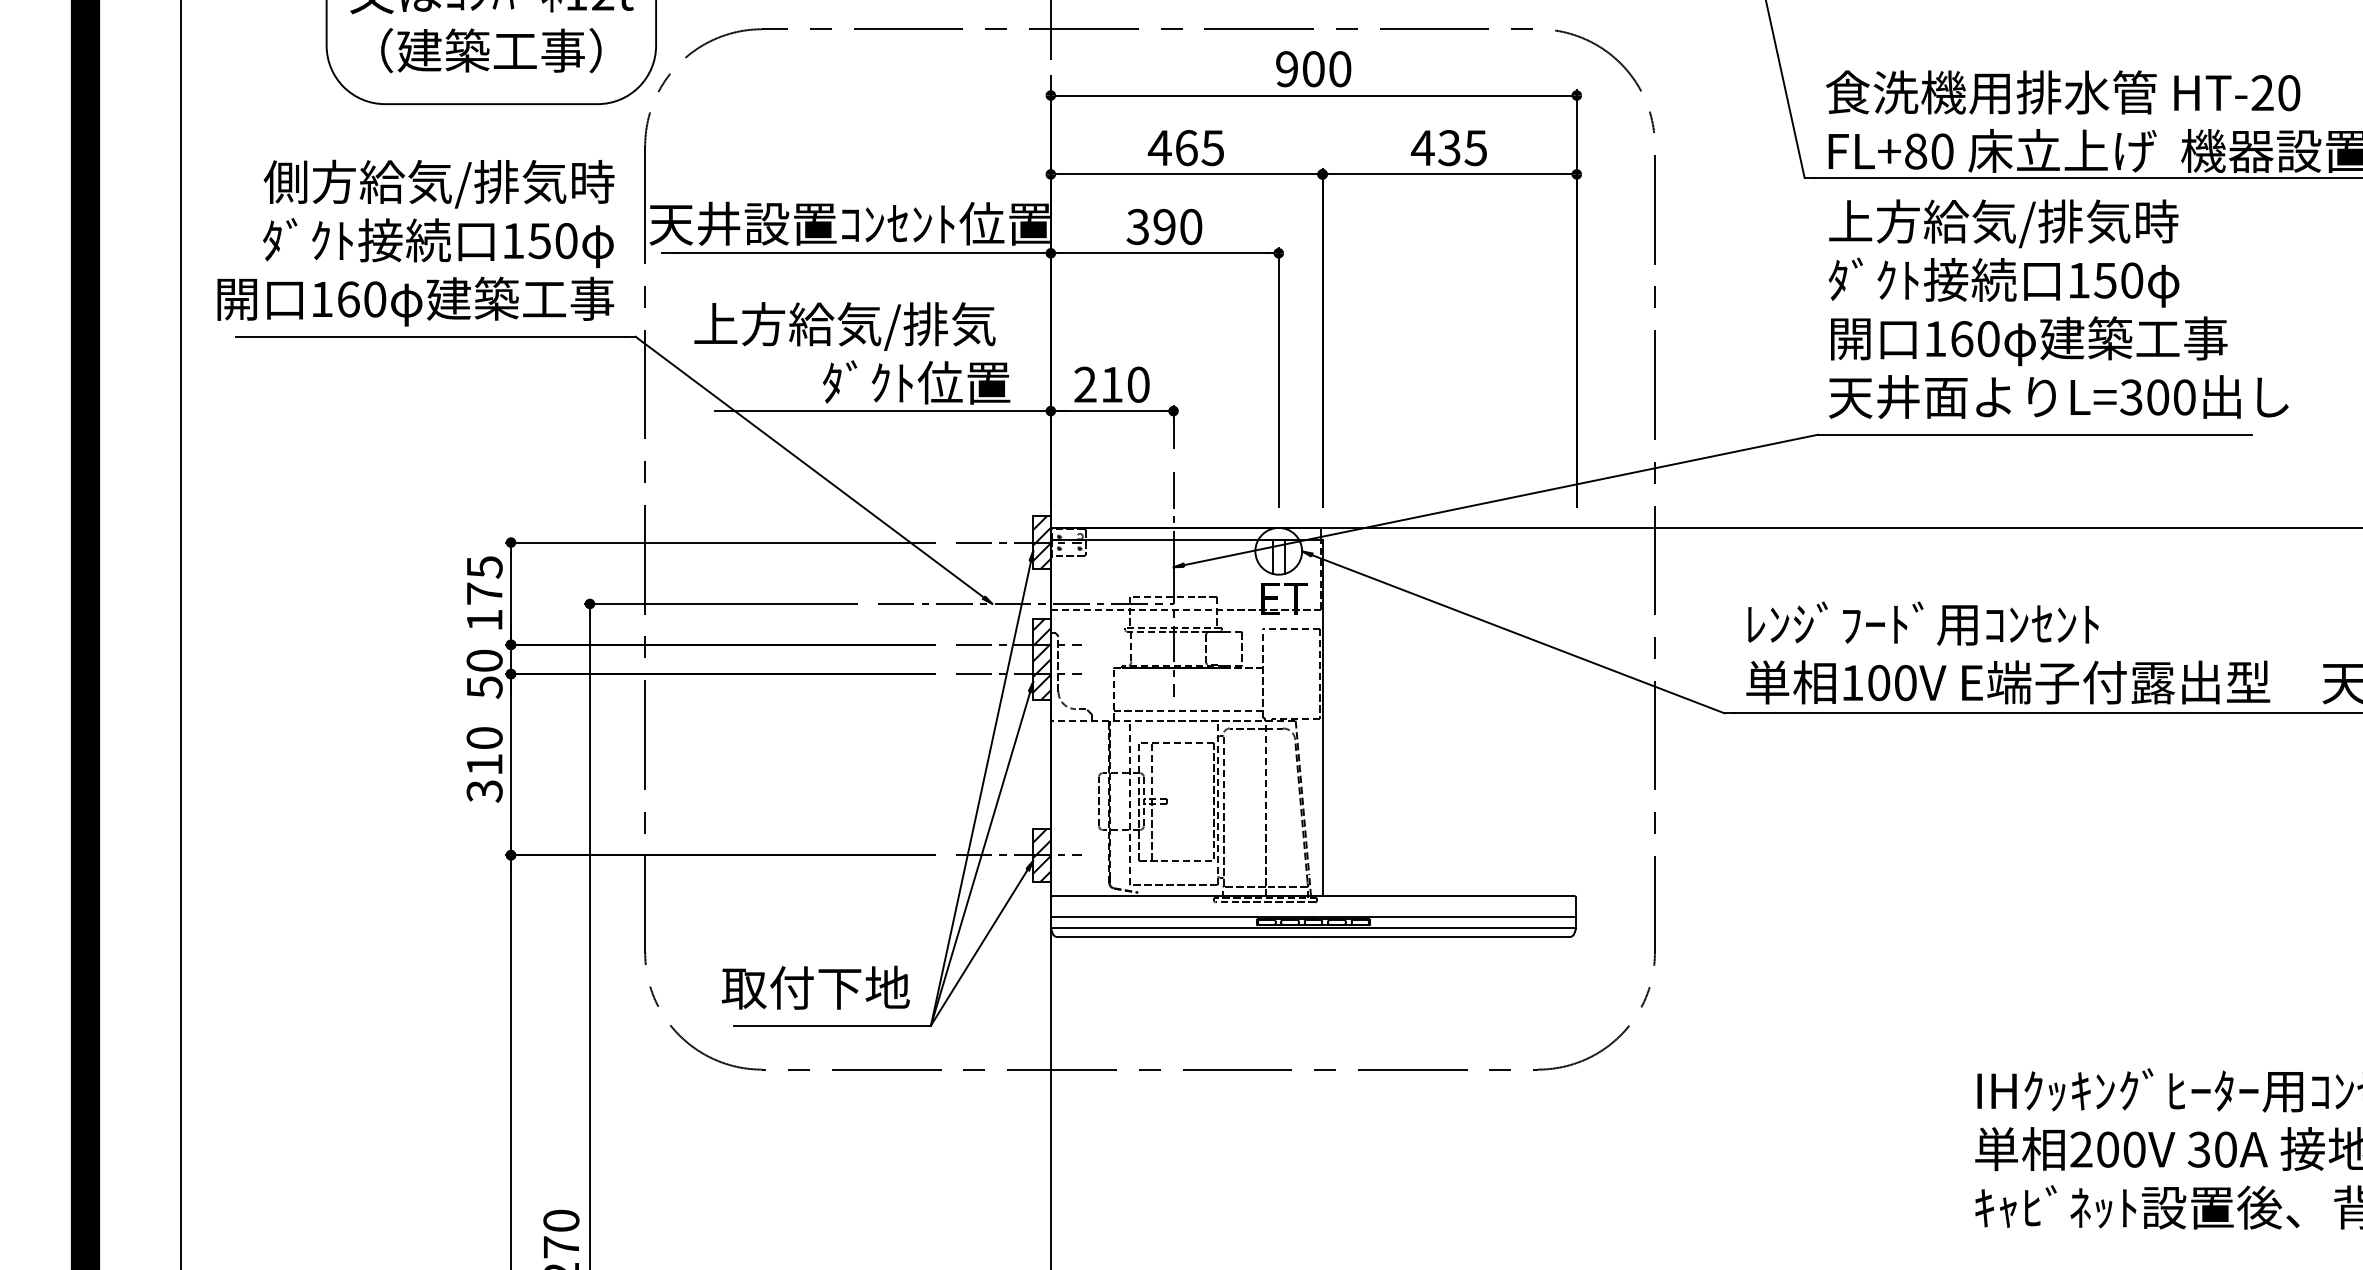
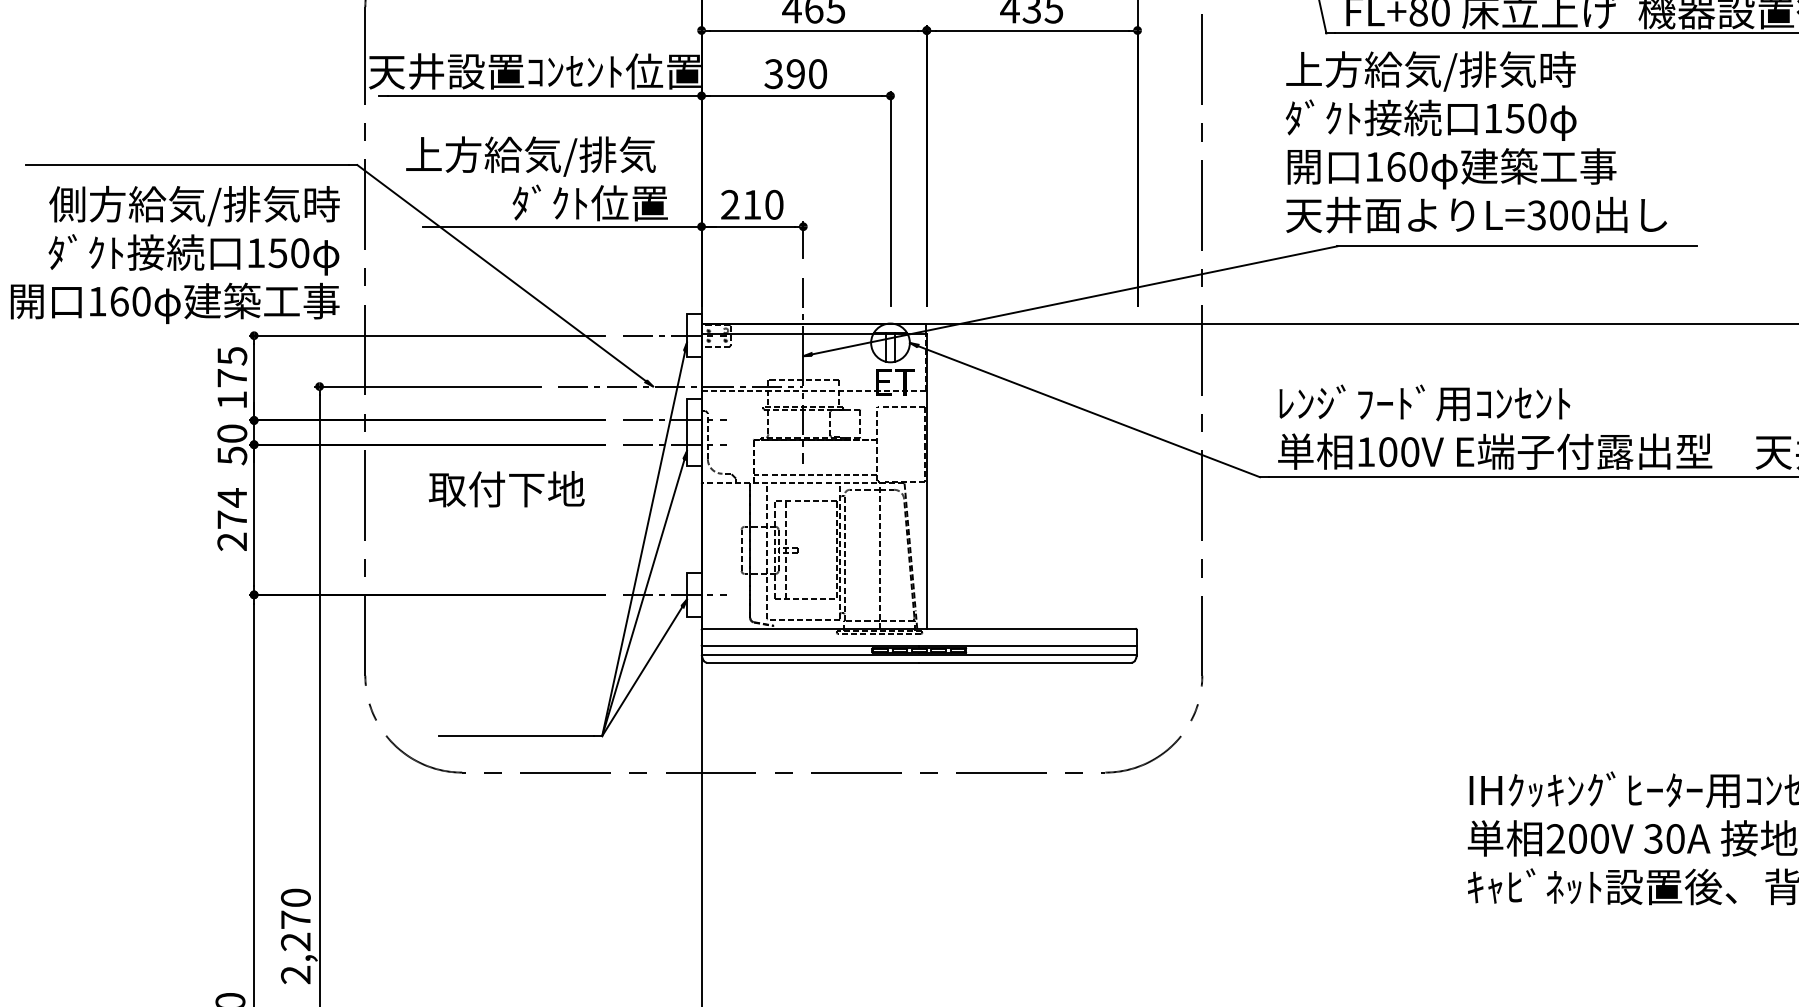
text: (415, 242) -> (174, 254), moved
text: (2058, 308) -> (1476, 141), moved
hatch: (1041, 542) -> (693, 335), removed
hatch: (1041, 659) -> (693, 432), removed
text: (484, 764) -> (232, 519), 310 -> 274
hatch: (1041, 854) -> (693, 594), removed
text: (815, 987) -> (506, 488), moved

